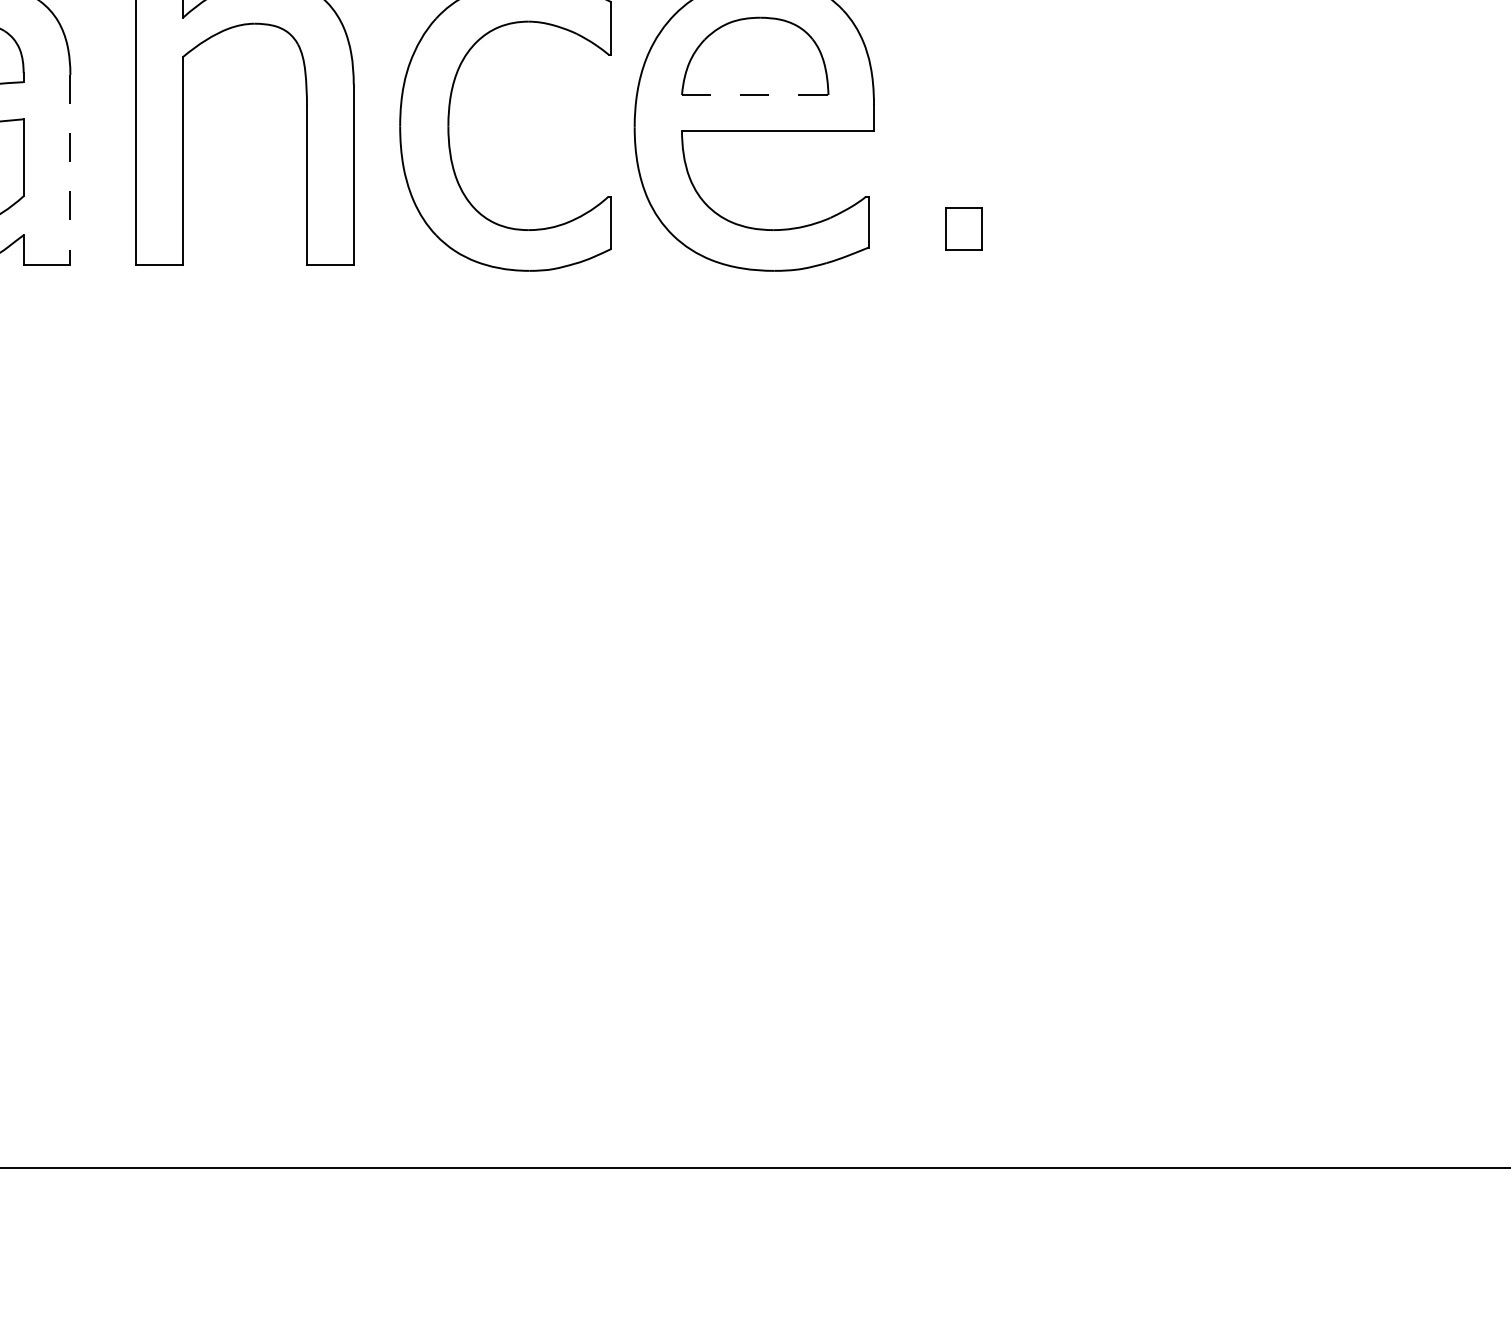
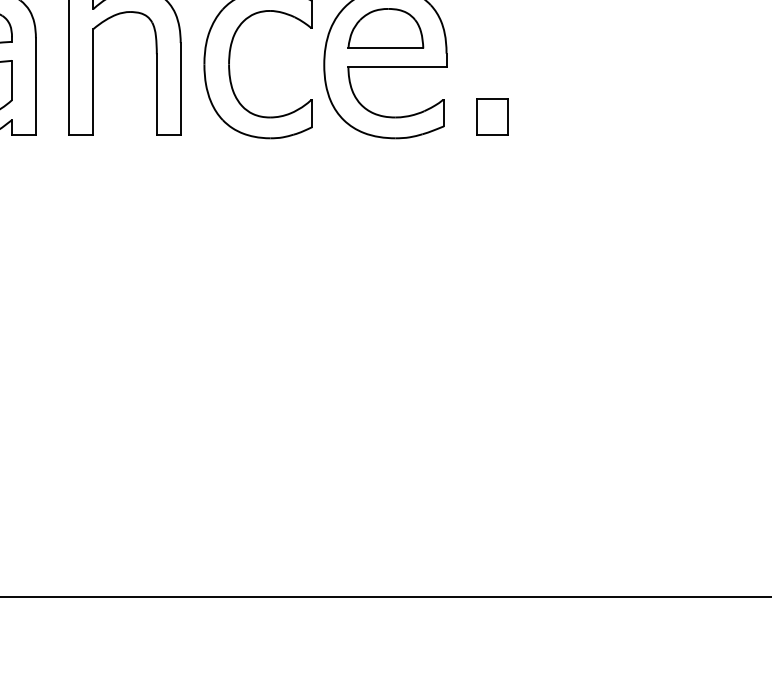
line: (756, 95) -> (386, 48), dashed -> solid
line: (69, 171) -> (35, 87), dashed -> solid
part: (963, 228) -> (492, 116), size x1.67

